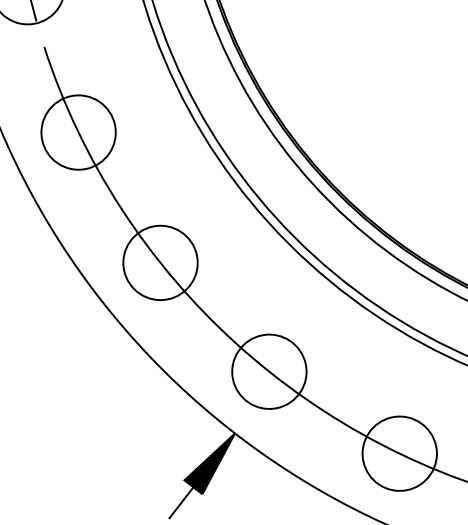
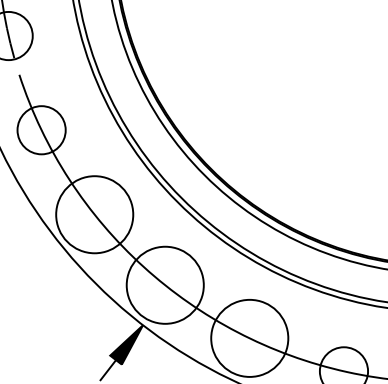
circle: (160, 262) -> (94, 214), size x1.6
circle: (269, 372) -> (165, 285), size x1.6
circle: (399, 453) -> (249, 338), size x1.6

